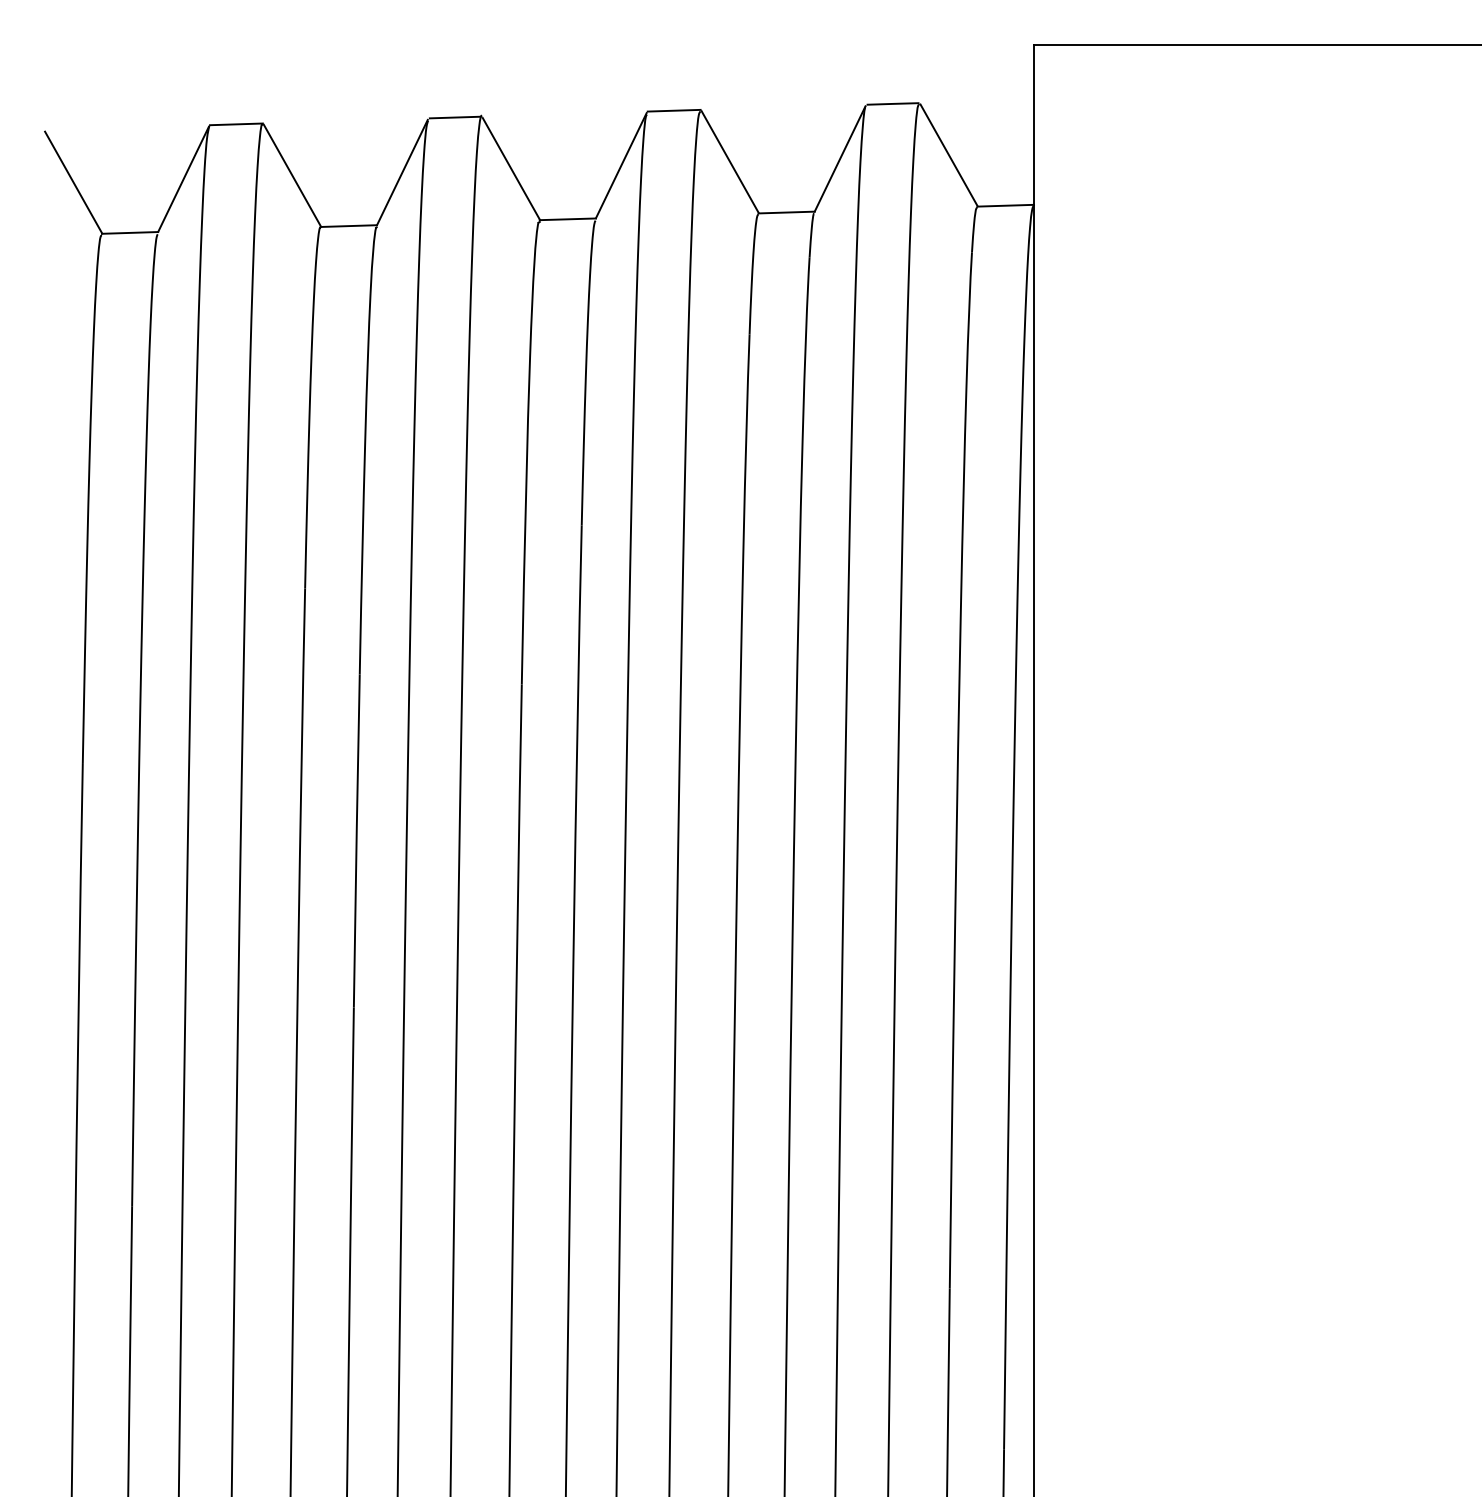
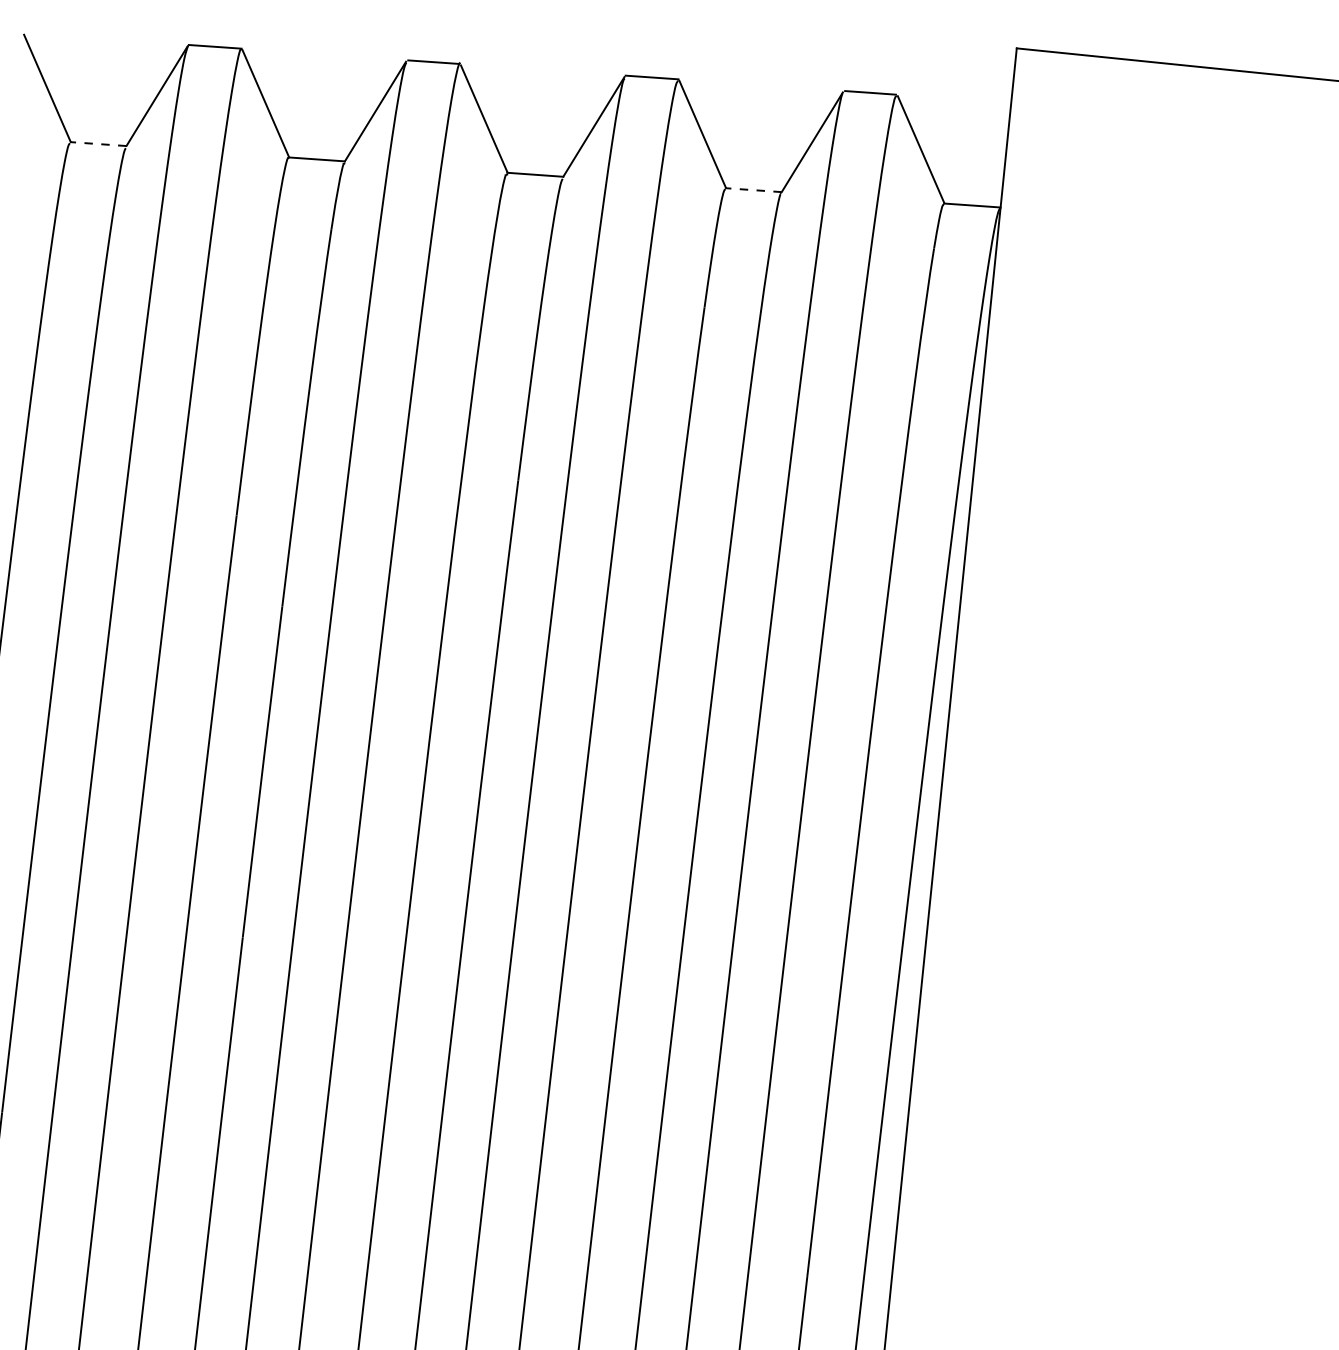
line: (786, 212) -> (753, 190), solid -> dashed
line: (129, 232) -> (97, 143), solid -> dashed

